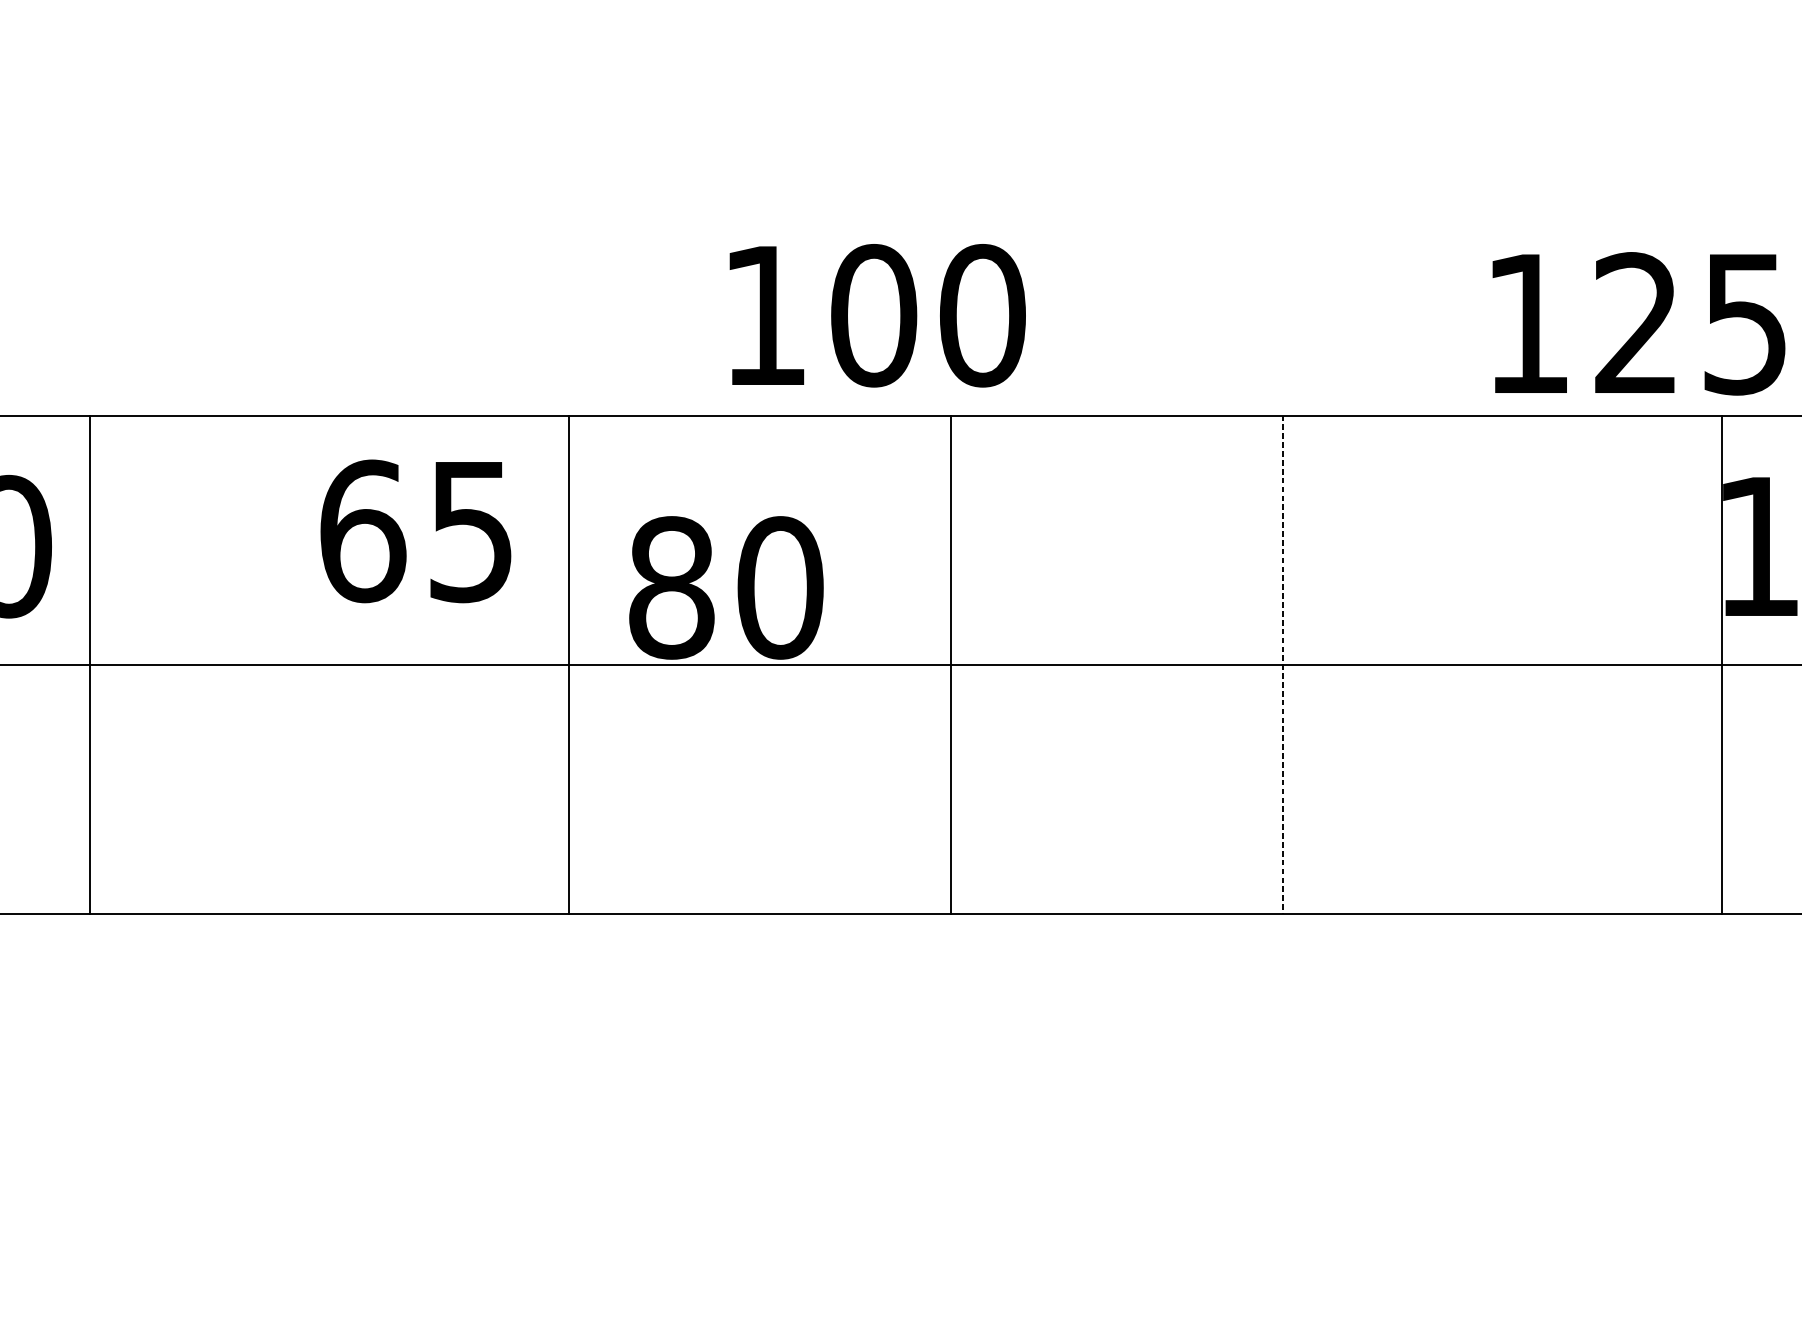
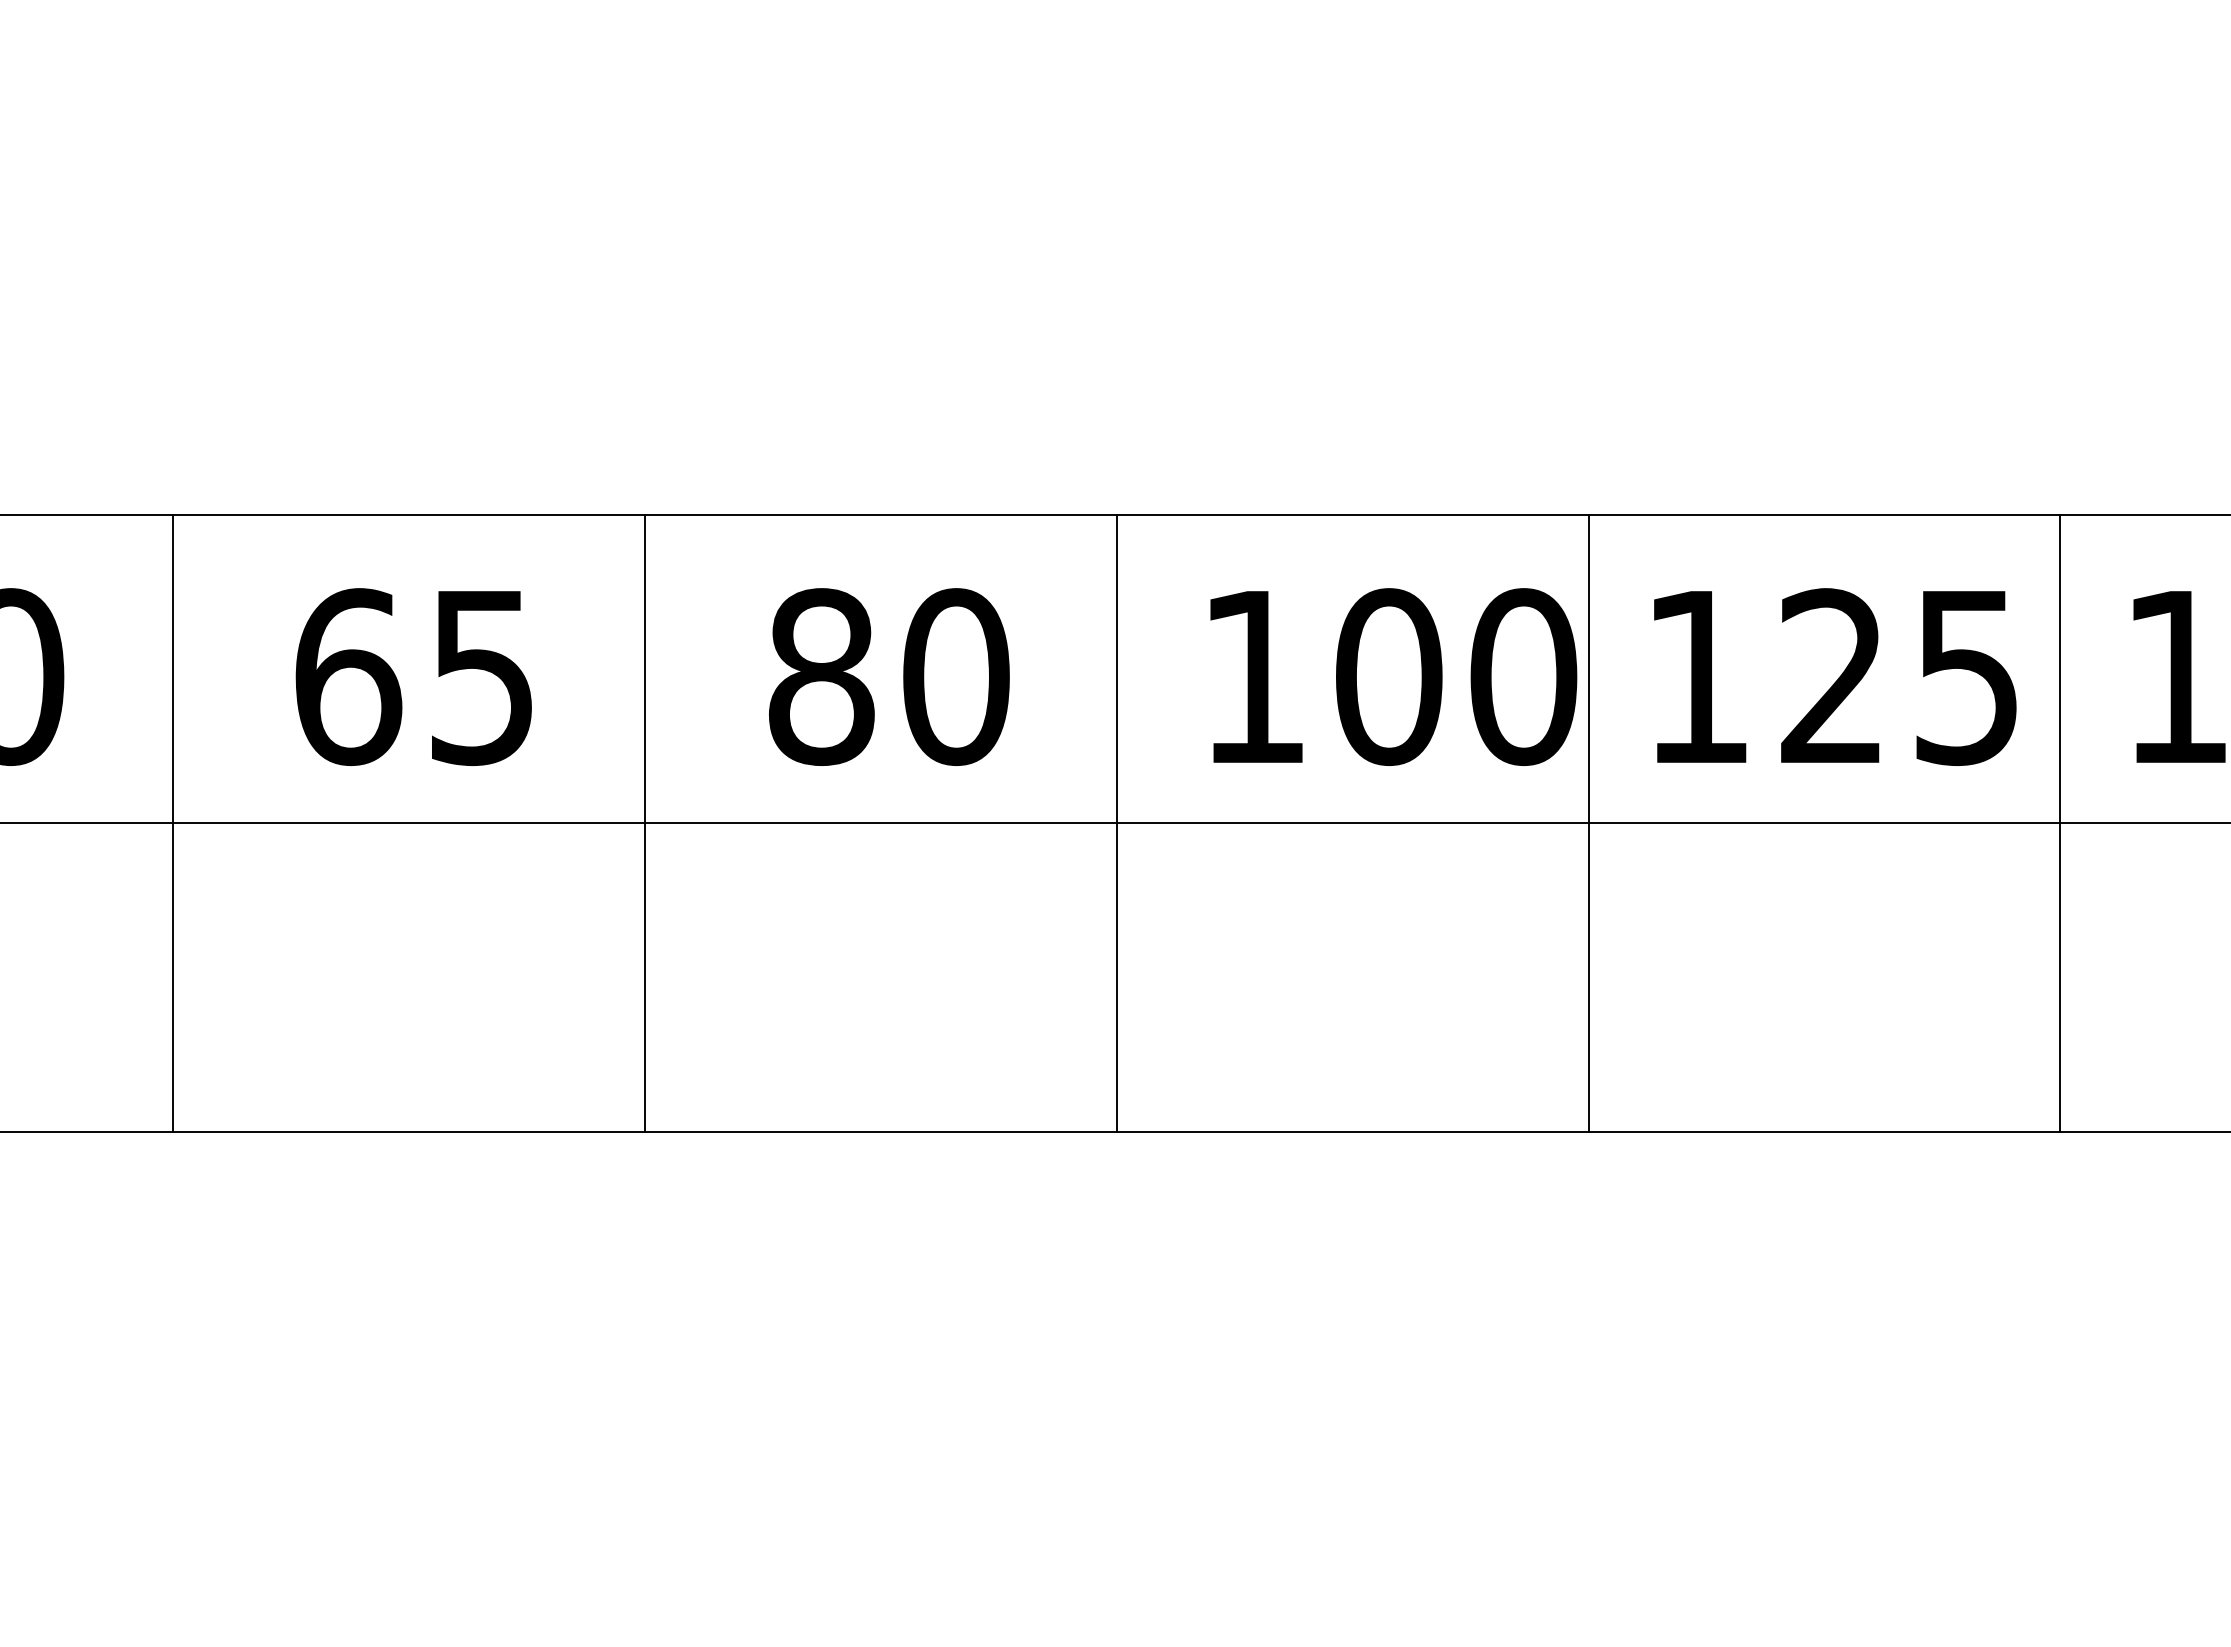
text: (877, 315) -> (1393, 676), moved
text: (1639, 323) -> (1835, 676), moved
text: (415, 530) -> (413, 676), moved
text: (726, 587) -> (889, 676), moved
line: (90, 665) -> (173, 823), moved
line: (568, 665) -> (644, 823), moved
line: (951, 665) -> (1116, 823), moved
line: (1282, 665) -> (1588, 823), dashed -> solid
line: (1722, 665) -> (2060, 823), moved

